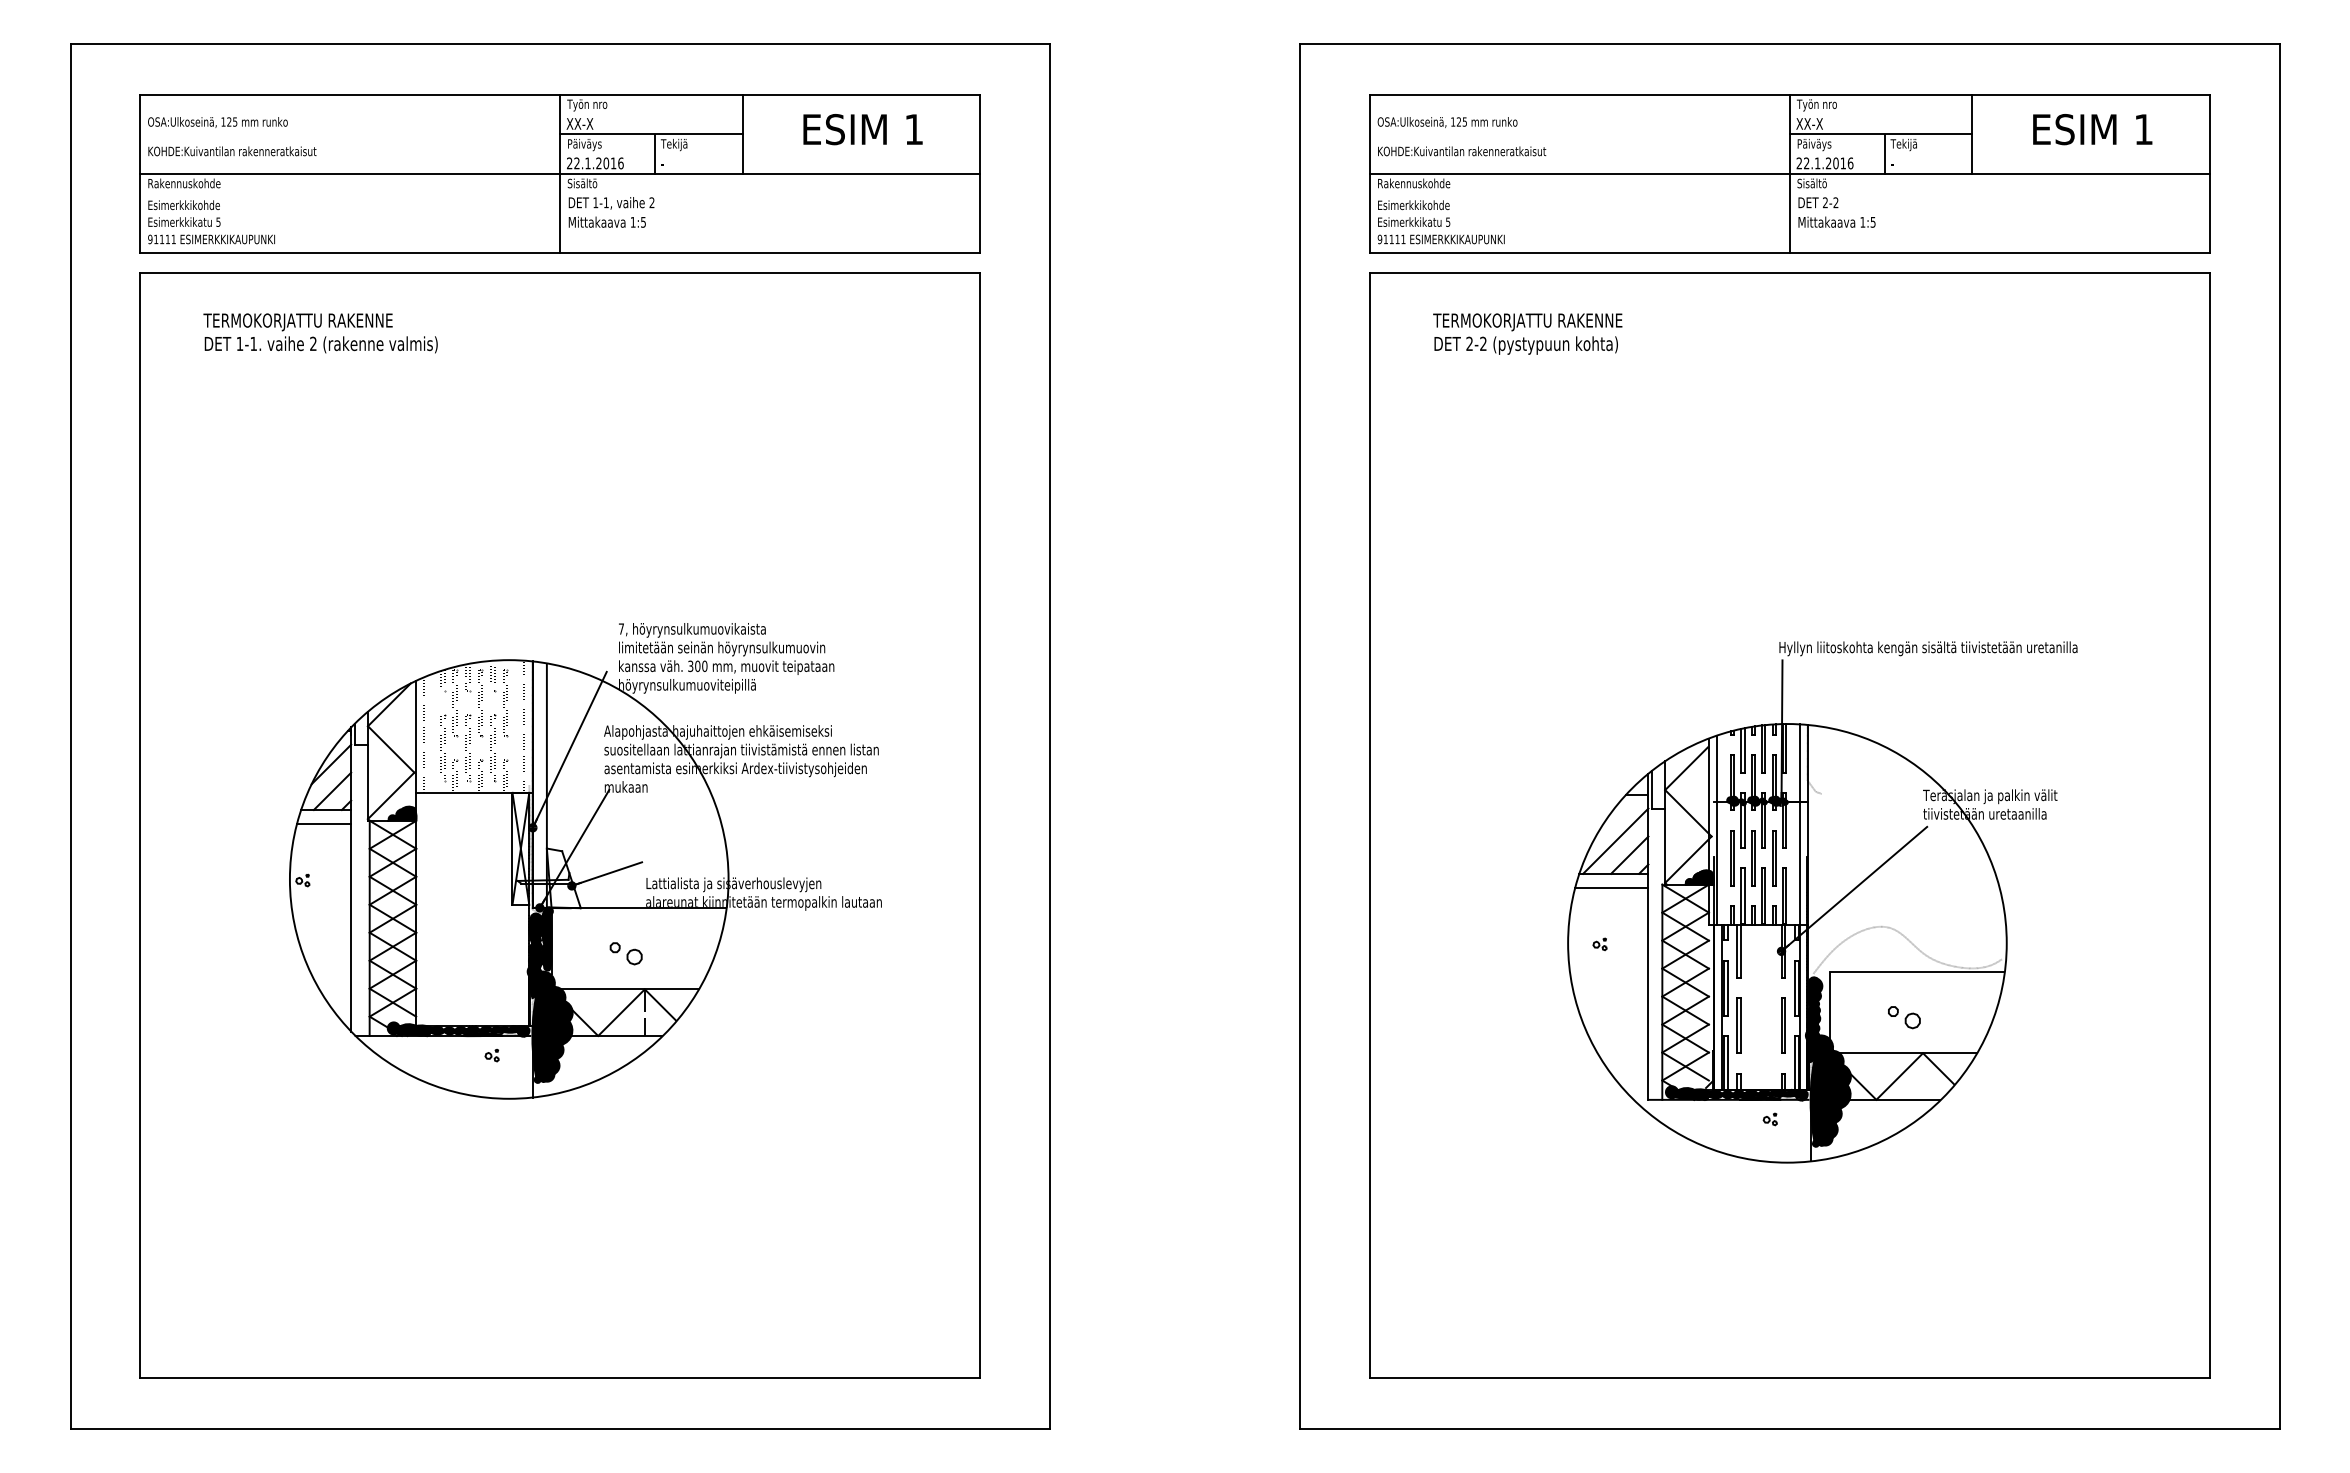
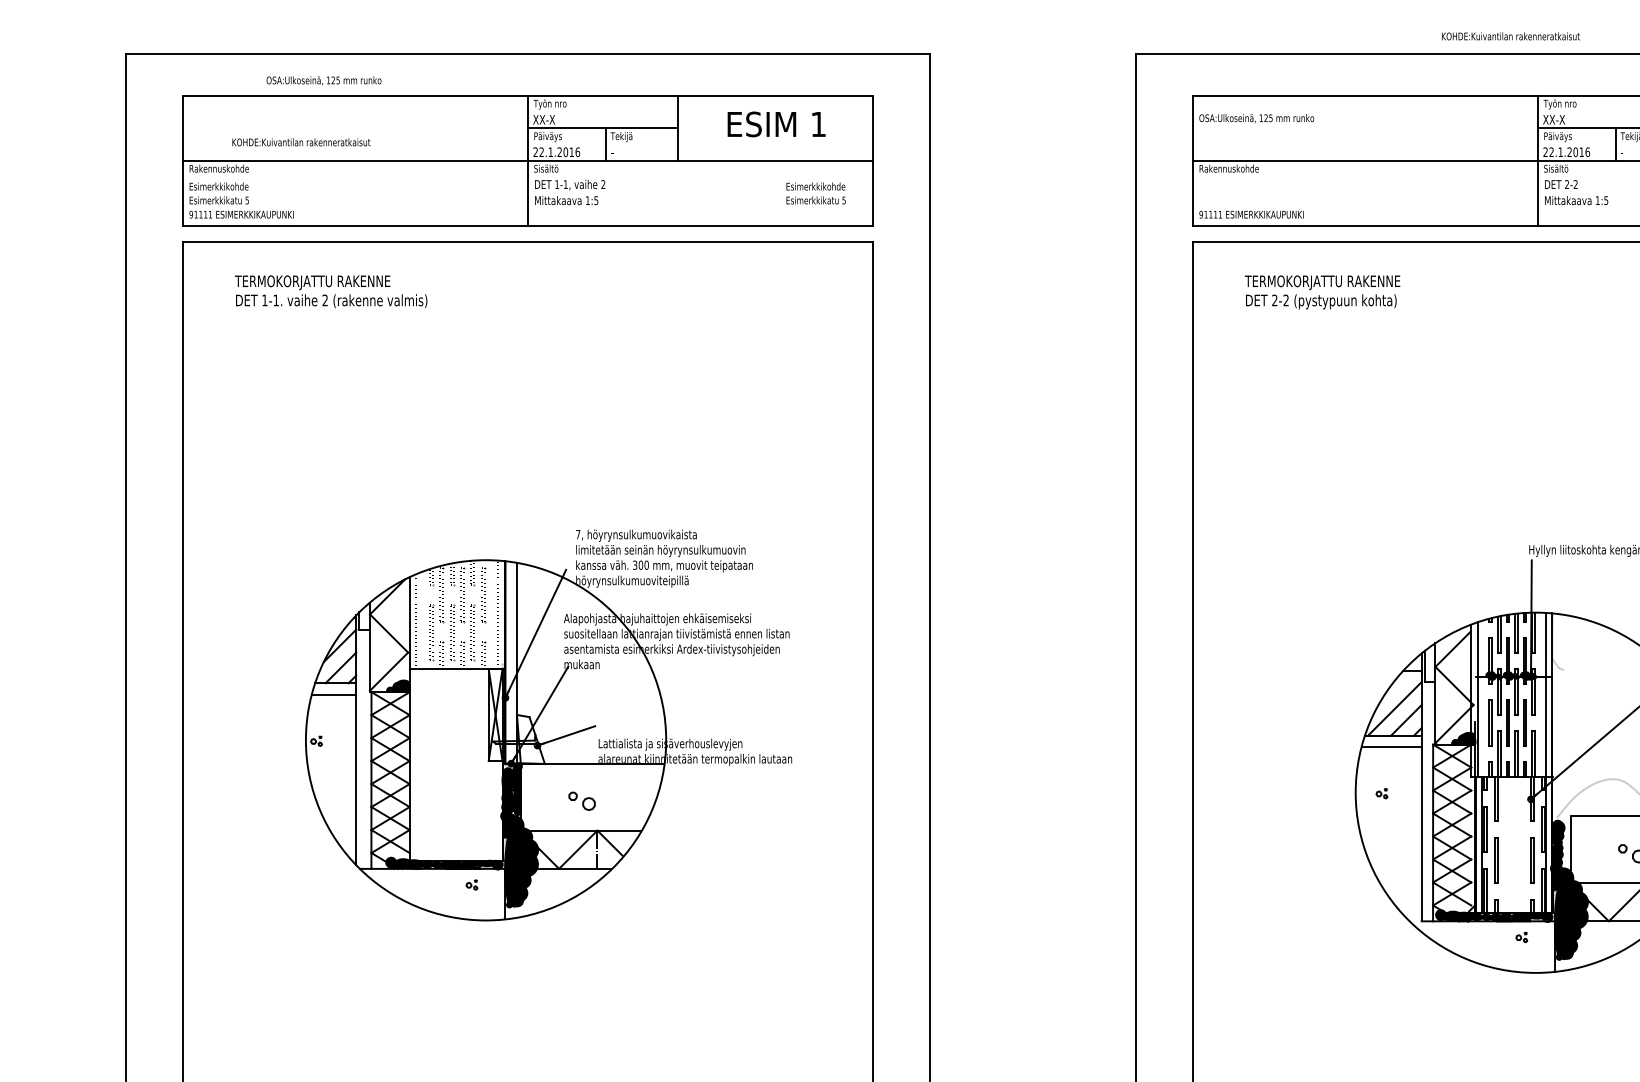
text: (217, 122) -> (323, 80), moved
text: (232, 151) -> (301, 142), moved
text: (1462, 151) -> (1511, 36), moved
text: (1414, 213) -> (816, 193), moved

